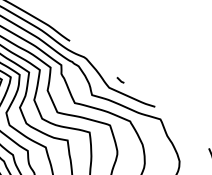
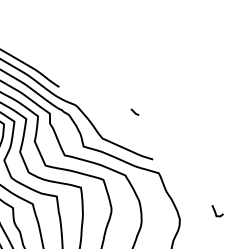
line: (120, 79) -> (134, 111), moved

